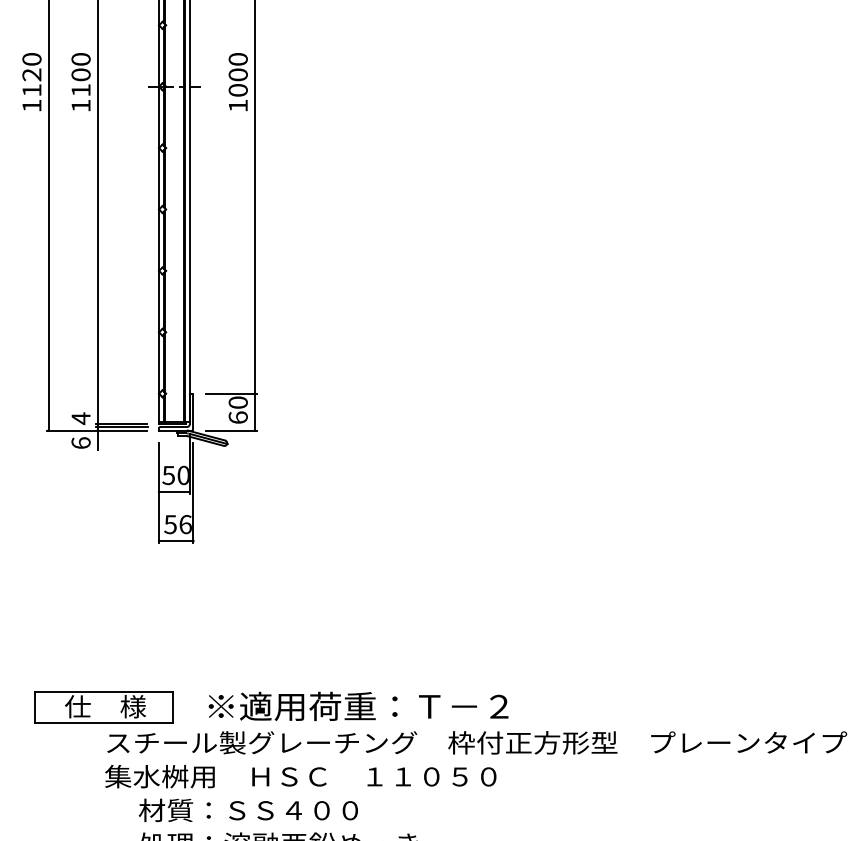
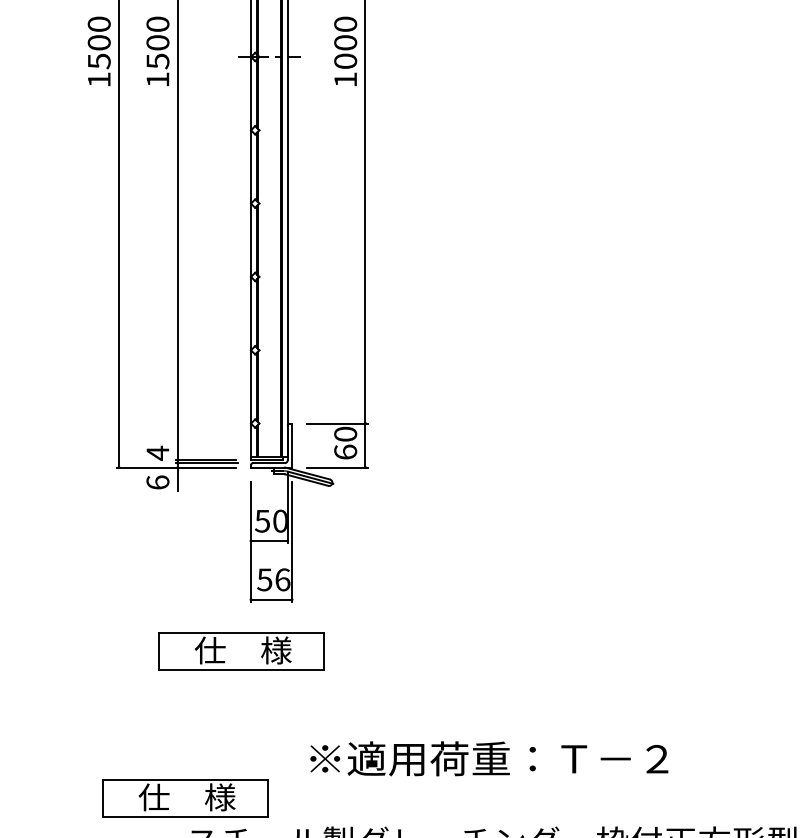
text: (31, 82) -> (98, 51), 1120 -> 1500
text: (80, 90) -> (157, 61), 1100 -> 1500
part: (150, 584) -> (240, 651), added
text: (358, 706) -> (489, 758), moved

